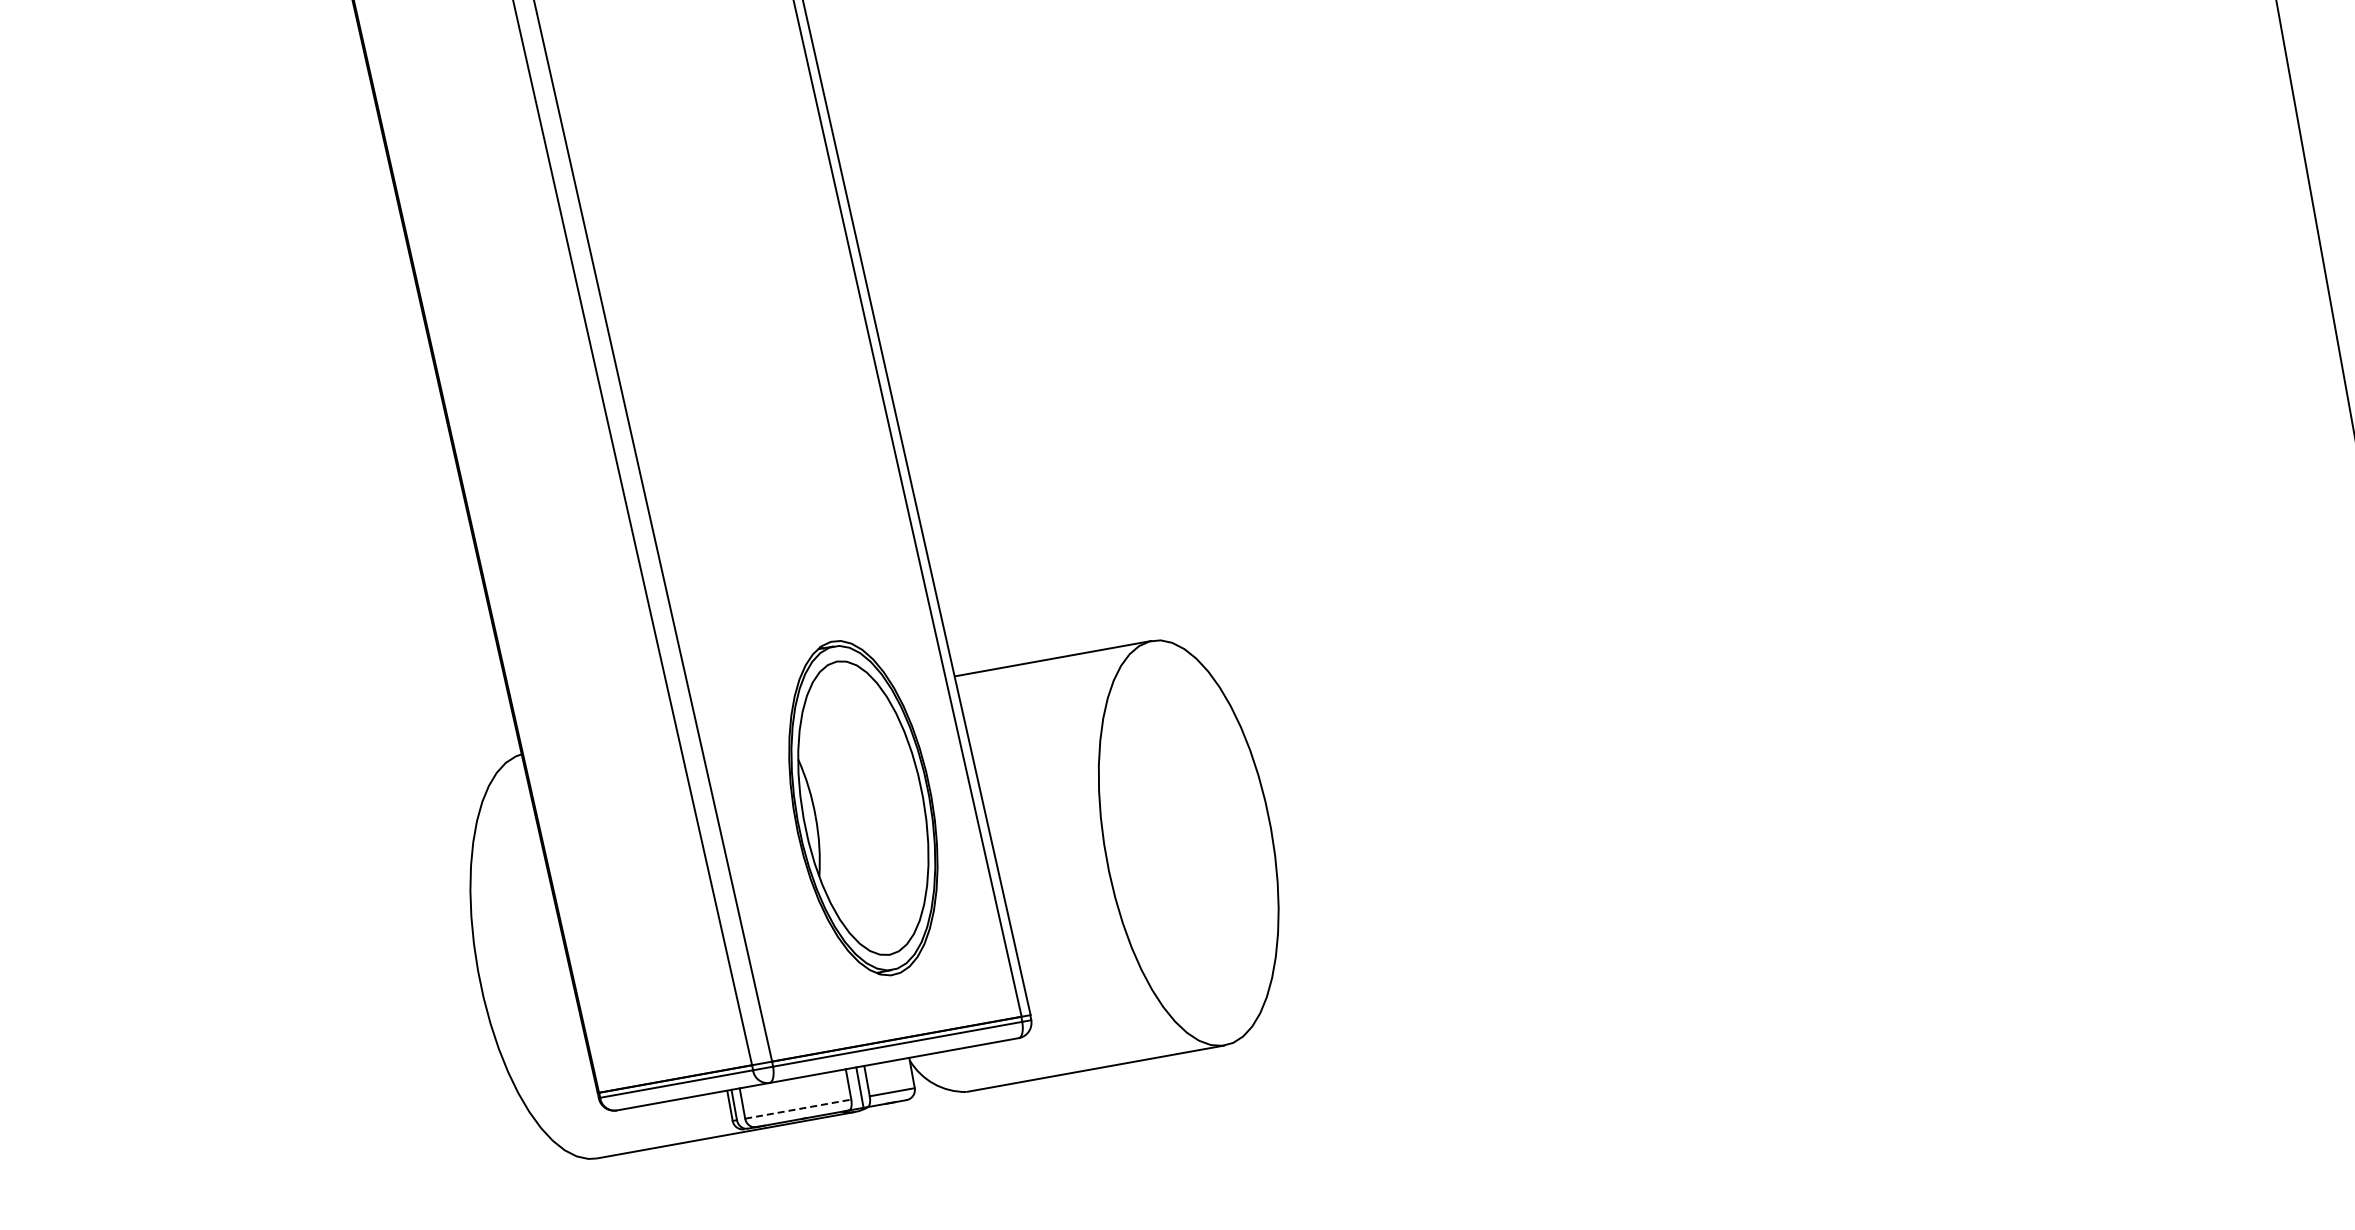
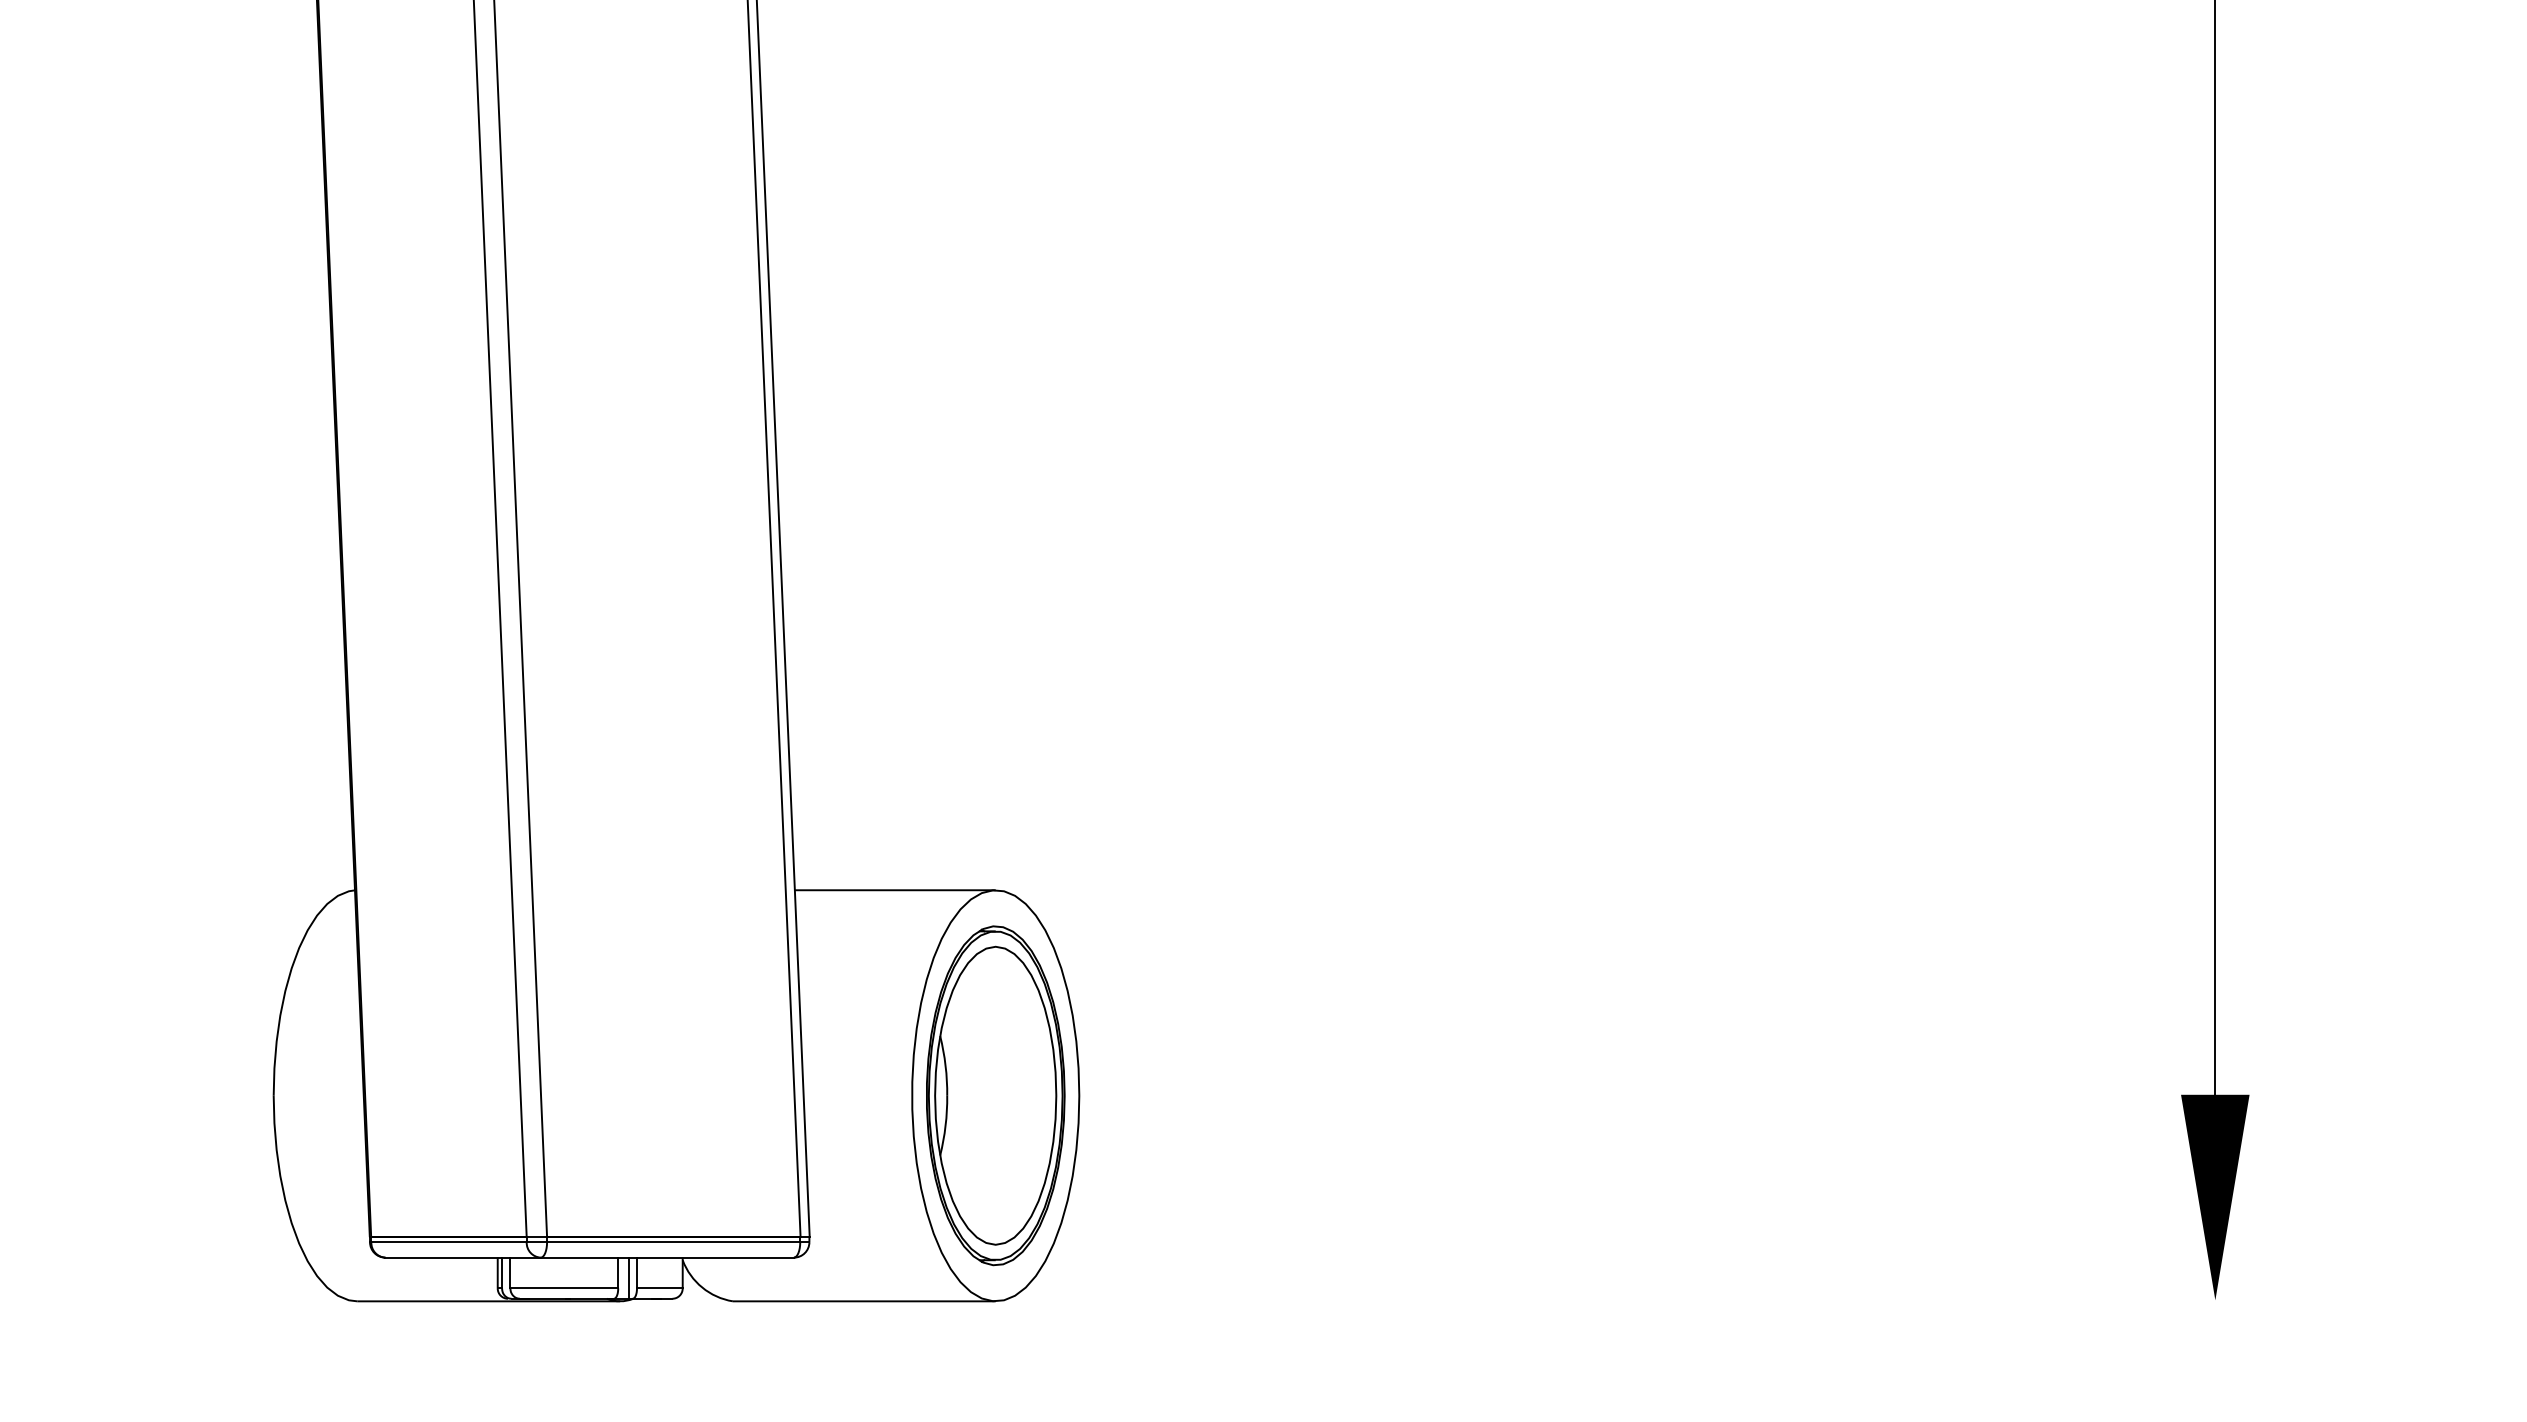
part: (863, 807) -> (995, 1095), moved
line: (798, 1109) -> (564, 1288), dashed -> solid

